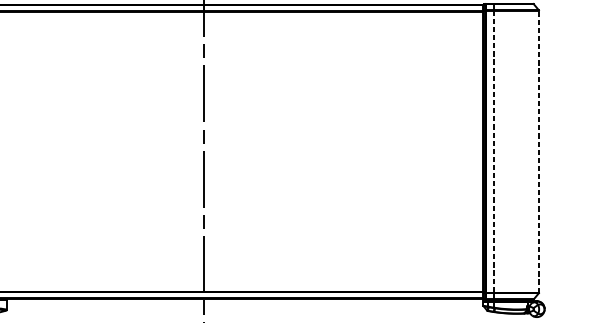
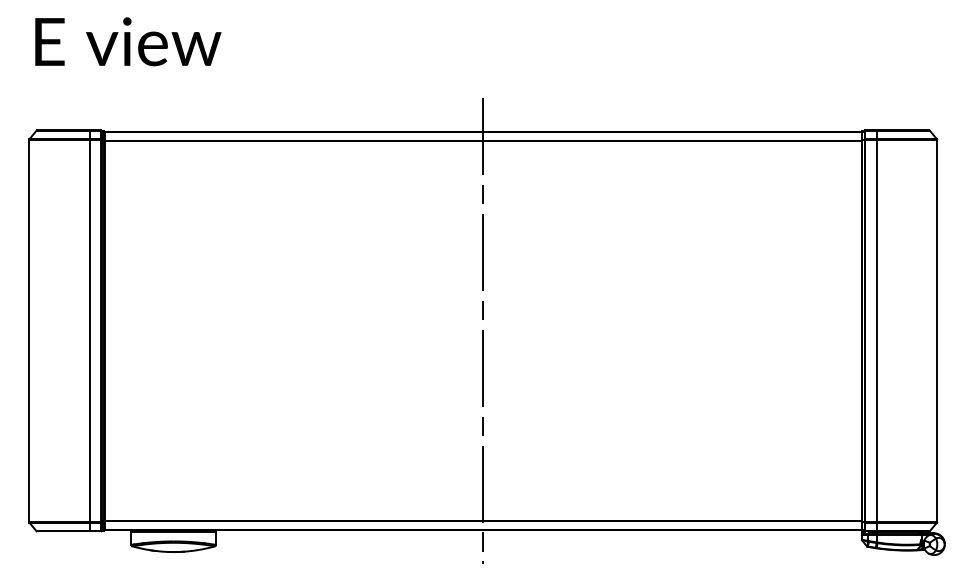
line: (539, 151) -> (937, 330), dashed -> solid
line: (494, 152) -> (876, 331), dashed -> solid

